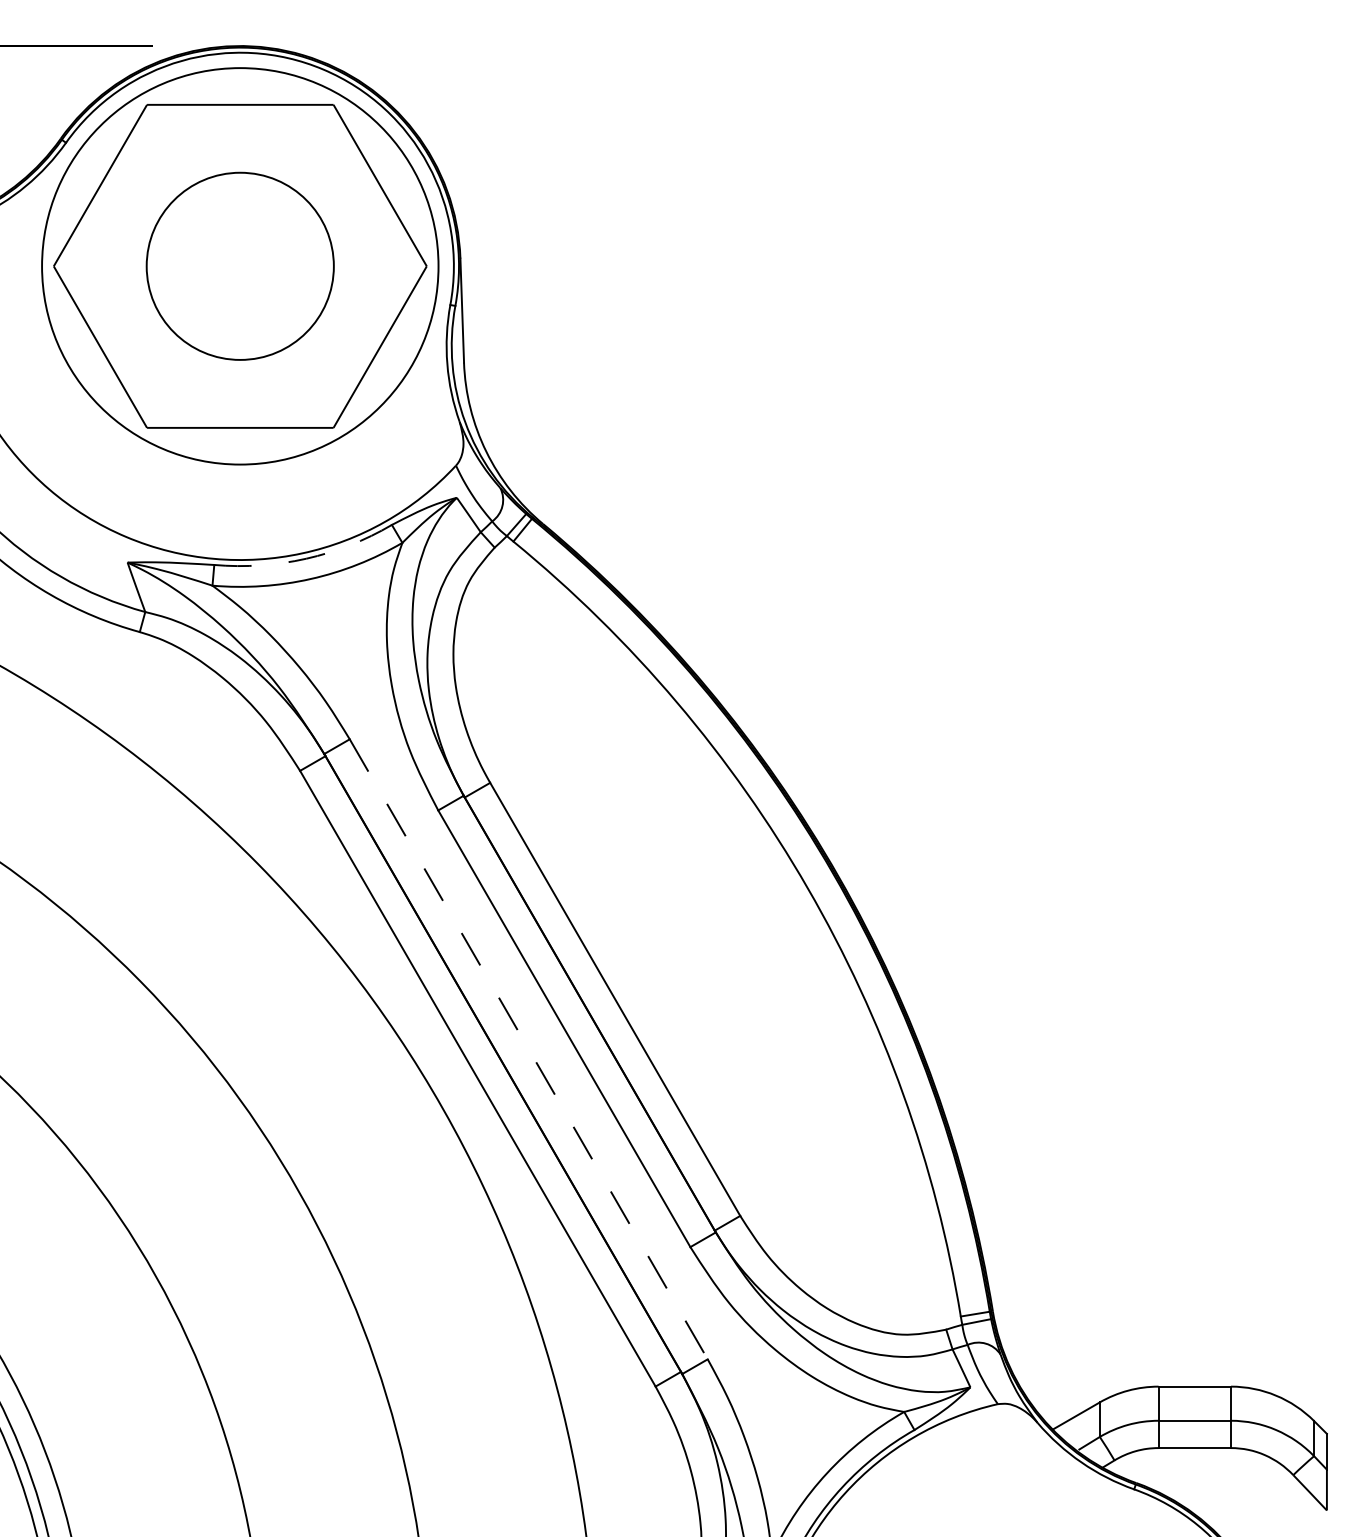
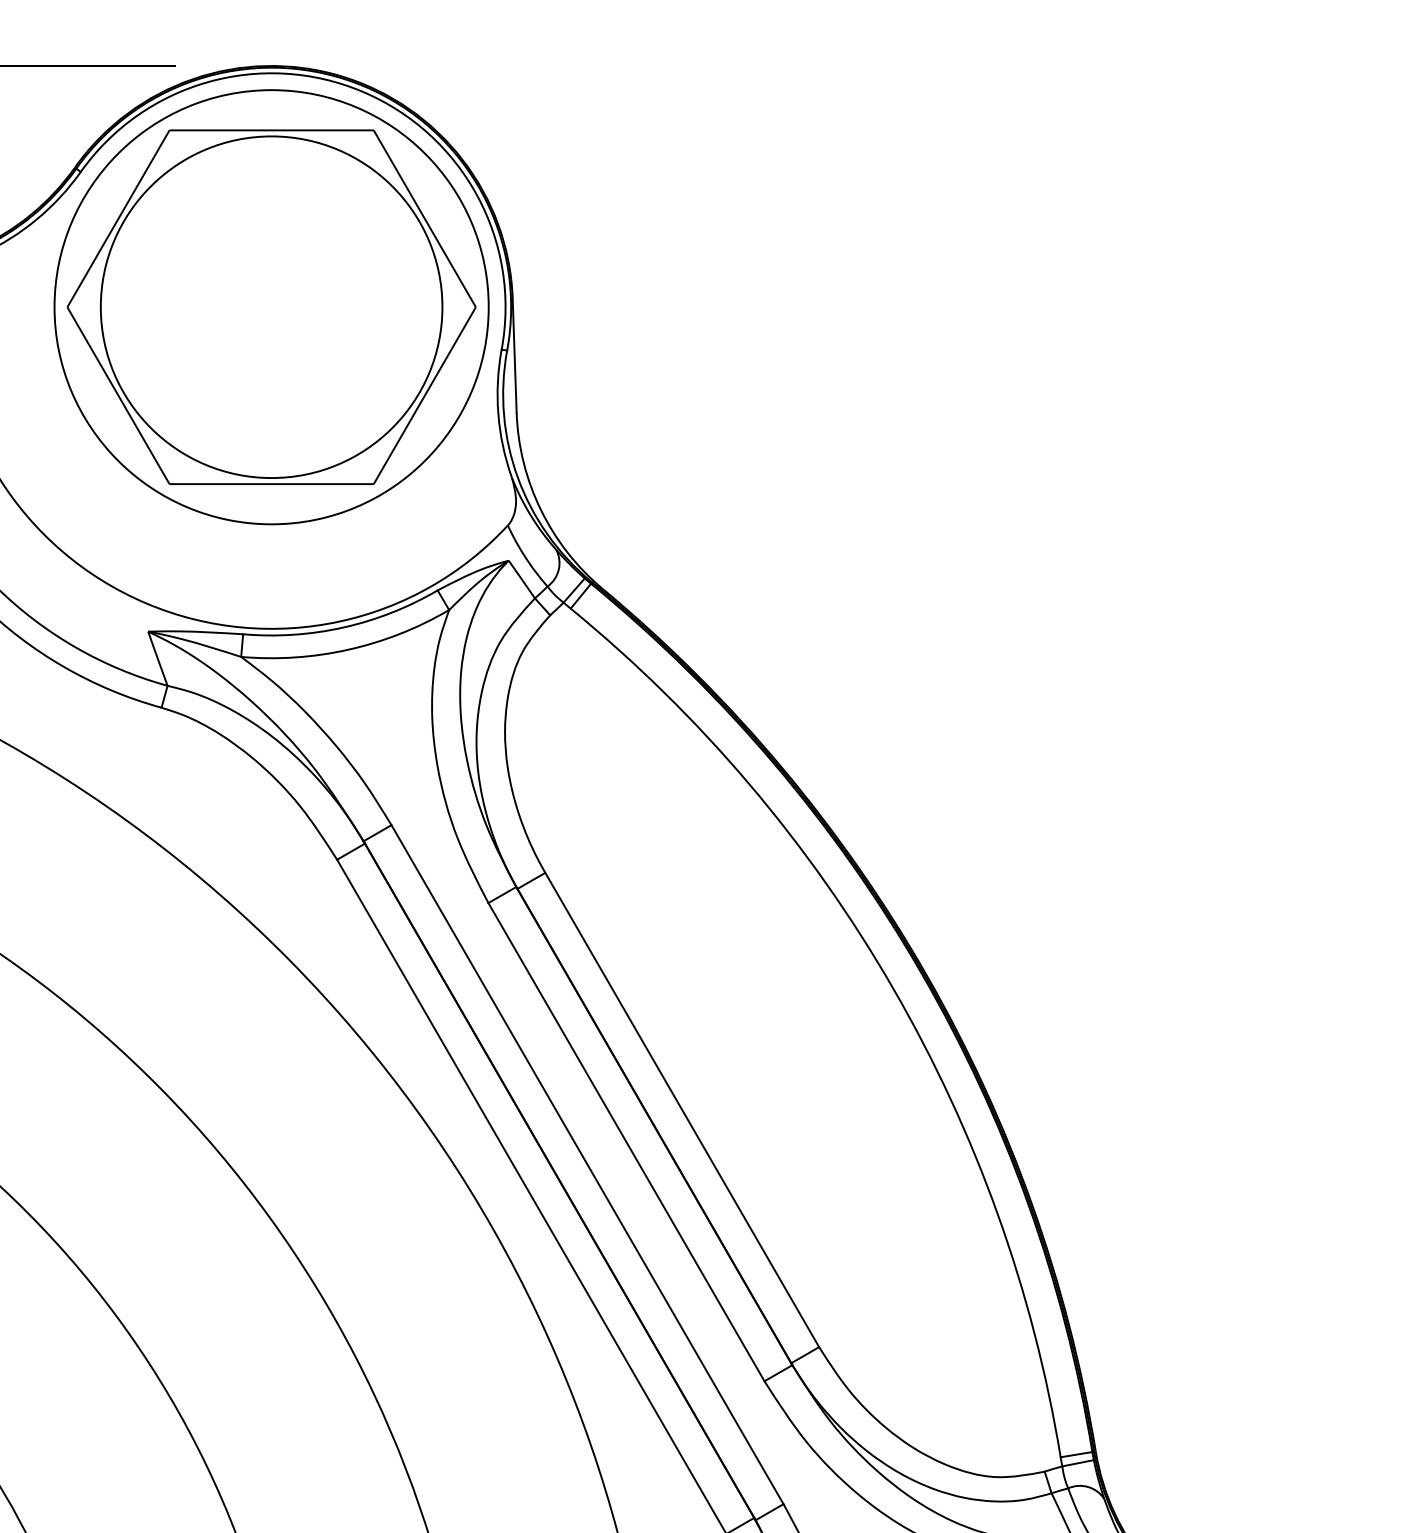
circle: (240, 266) -> (271, 307), size x1.67
arc: (306, 558) -> (344, 627), dashed -> solid
line: (528, 1049) -> (587, 1164), dashed -> solid

